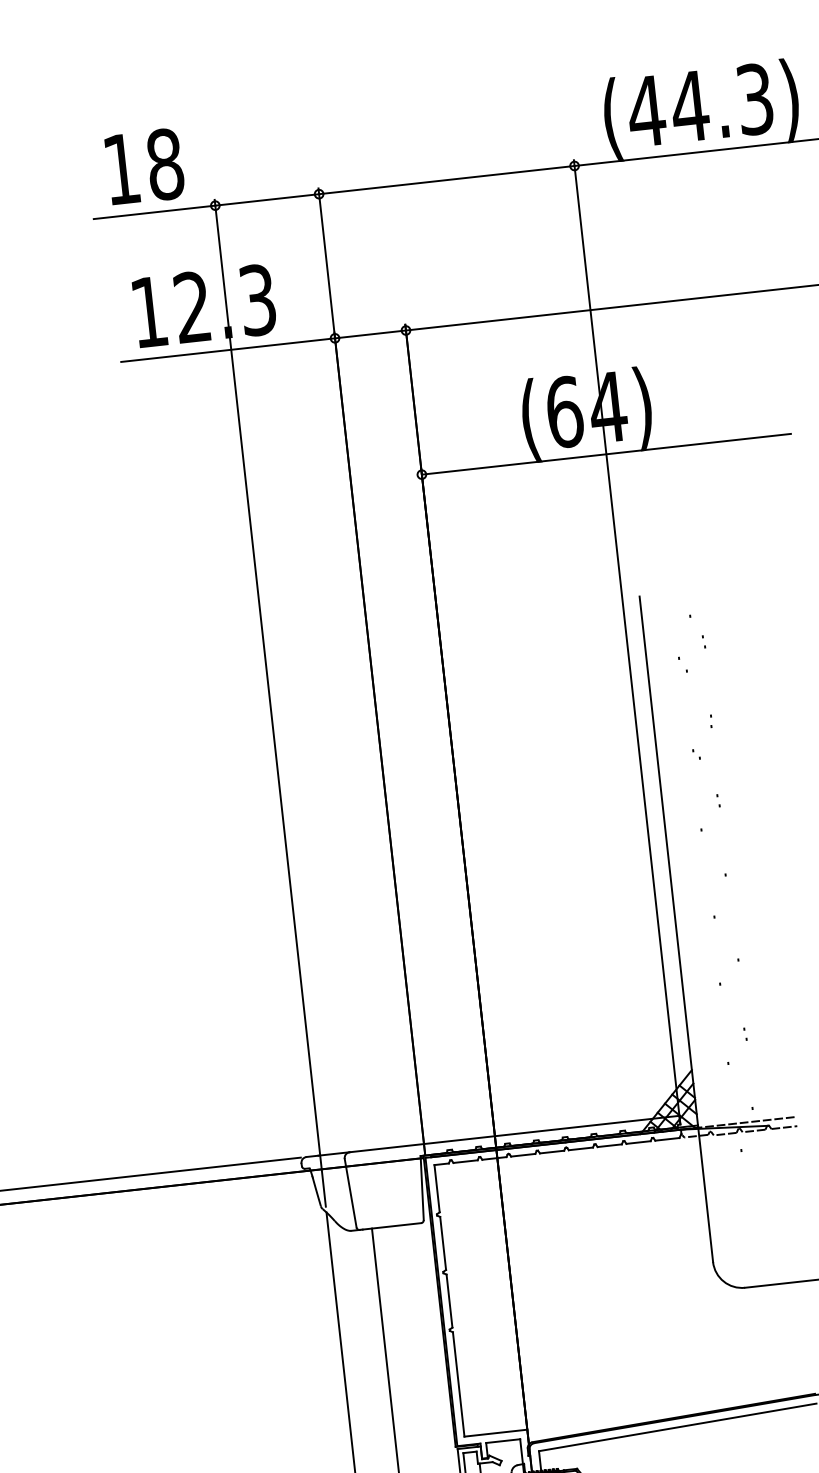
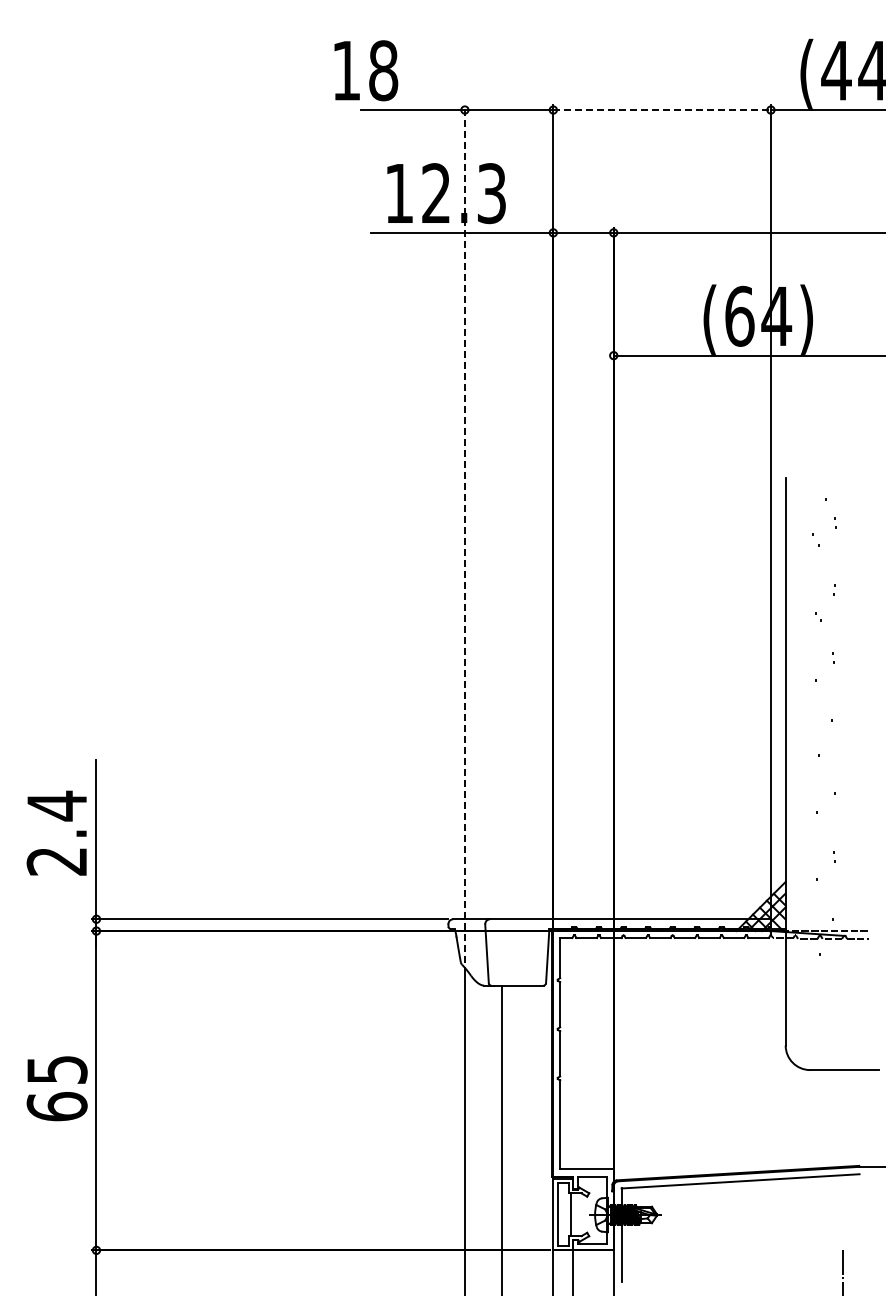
text: (145, 166) -> (366, 70), moved
line: (447, 180) -> (662, 110), solid -> dashed
line: (269, 703) -> (464, 534), solid -> dashed

